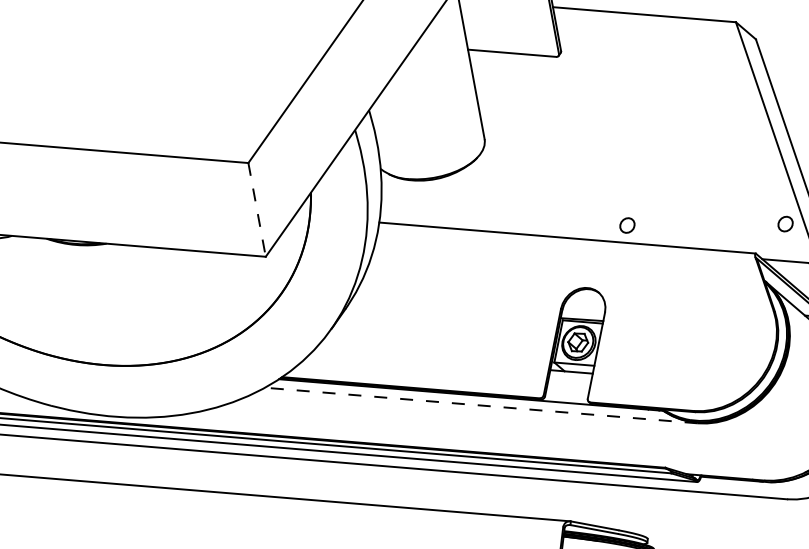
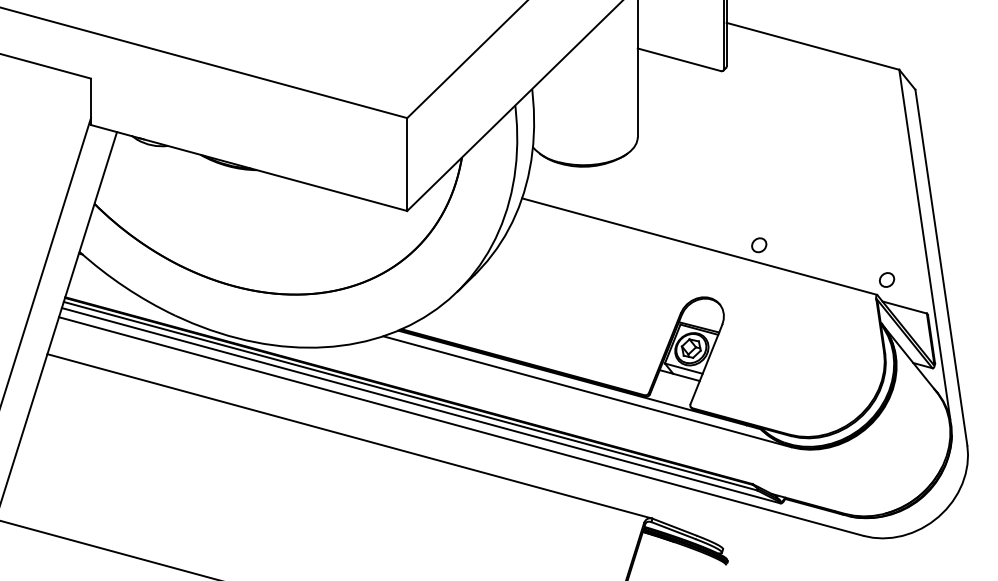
line: (257, 210) -> (407, 165), dashed -> solid
part: (785, 223) -> (887, 279), moved
line: (480, 405) -> (586, 391), dashed -> solid

